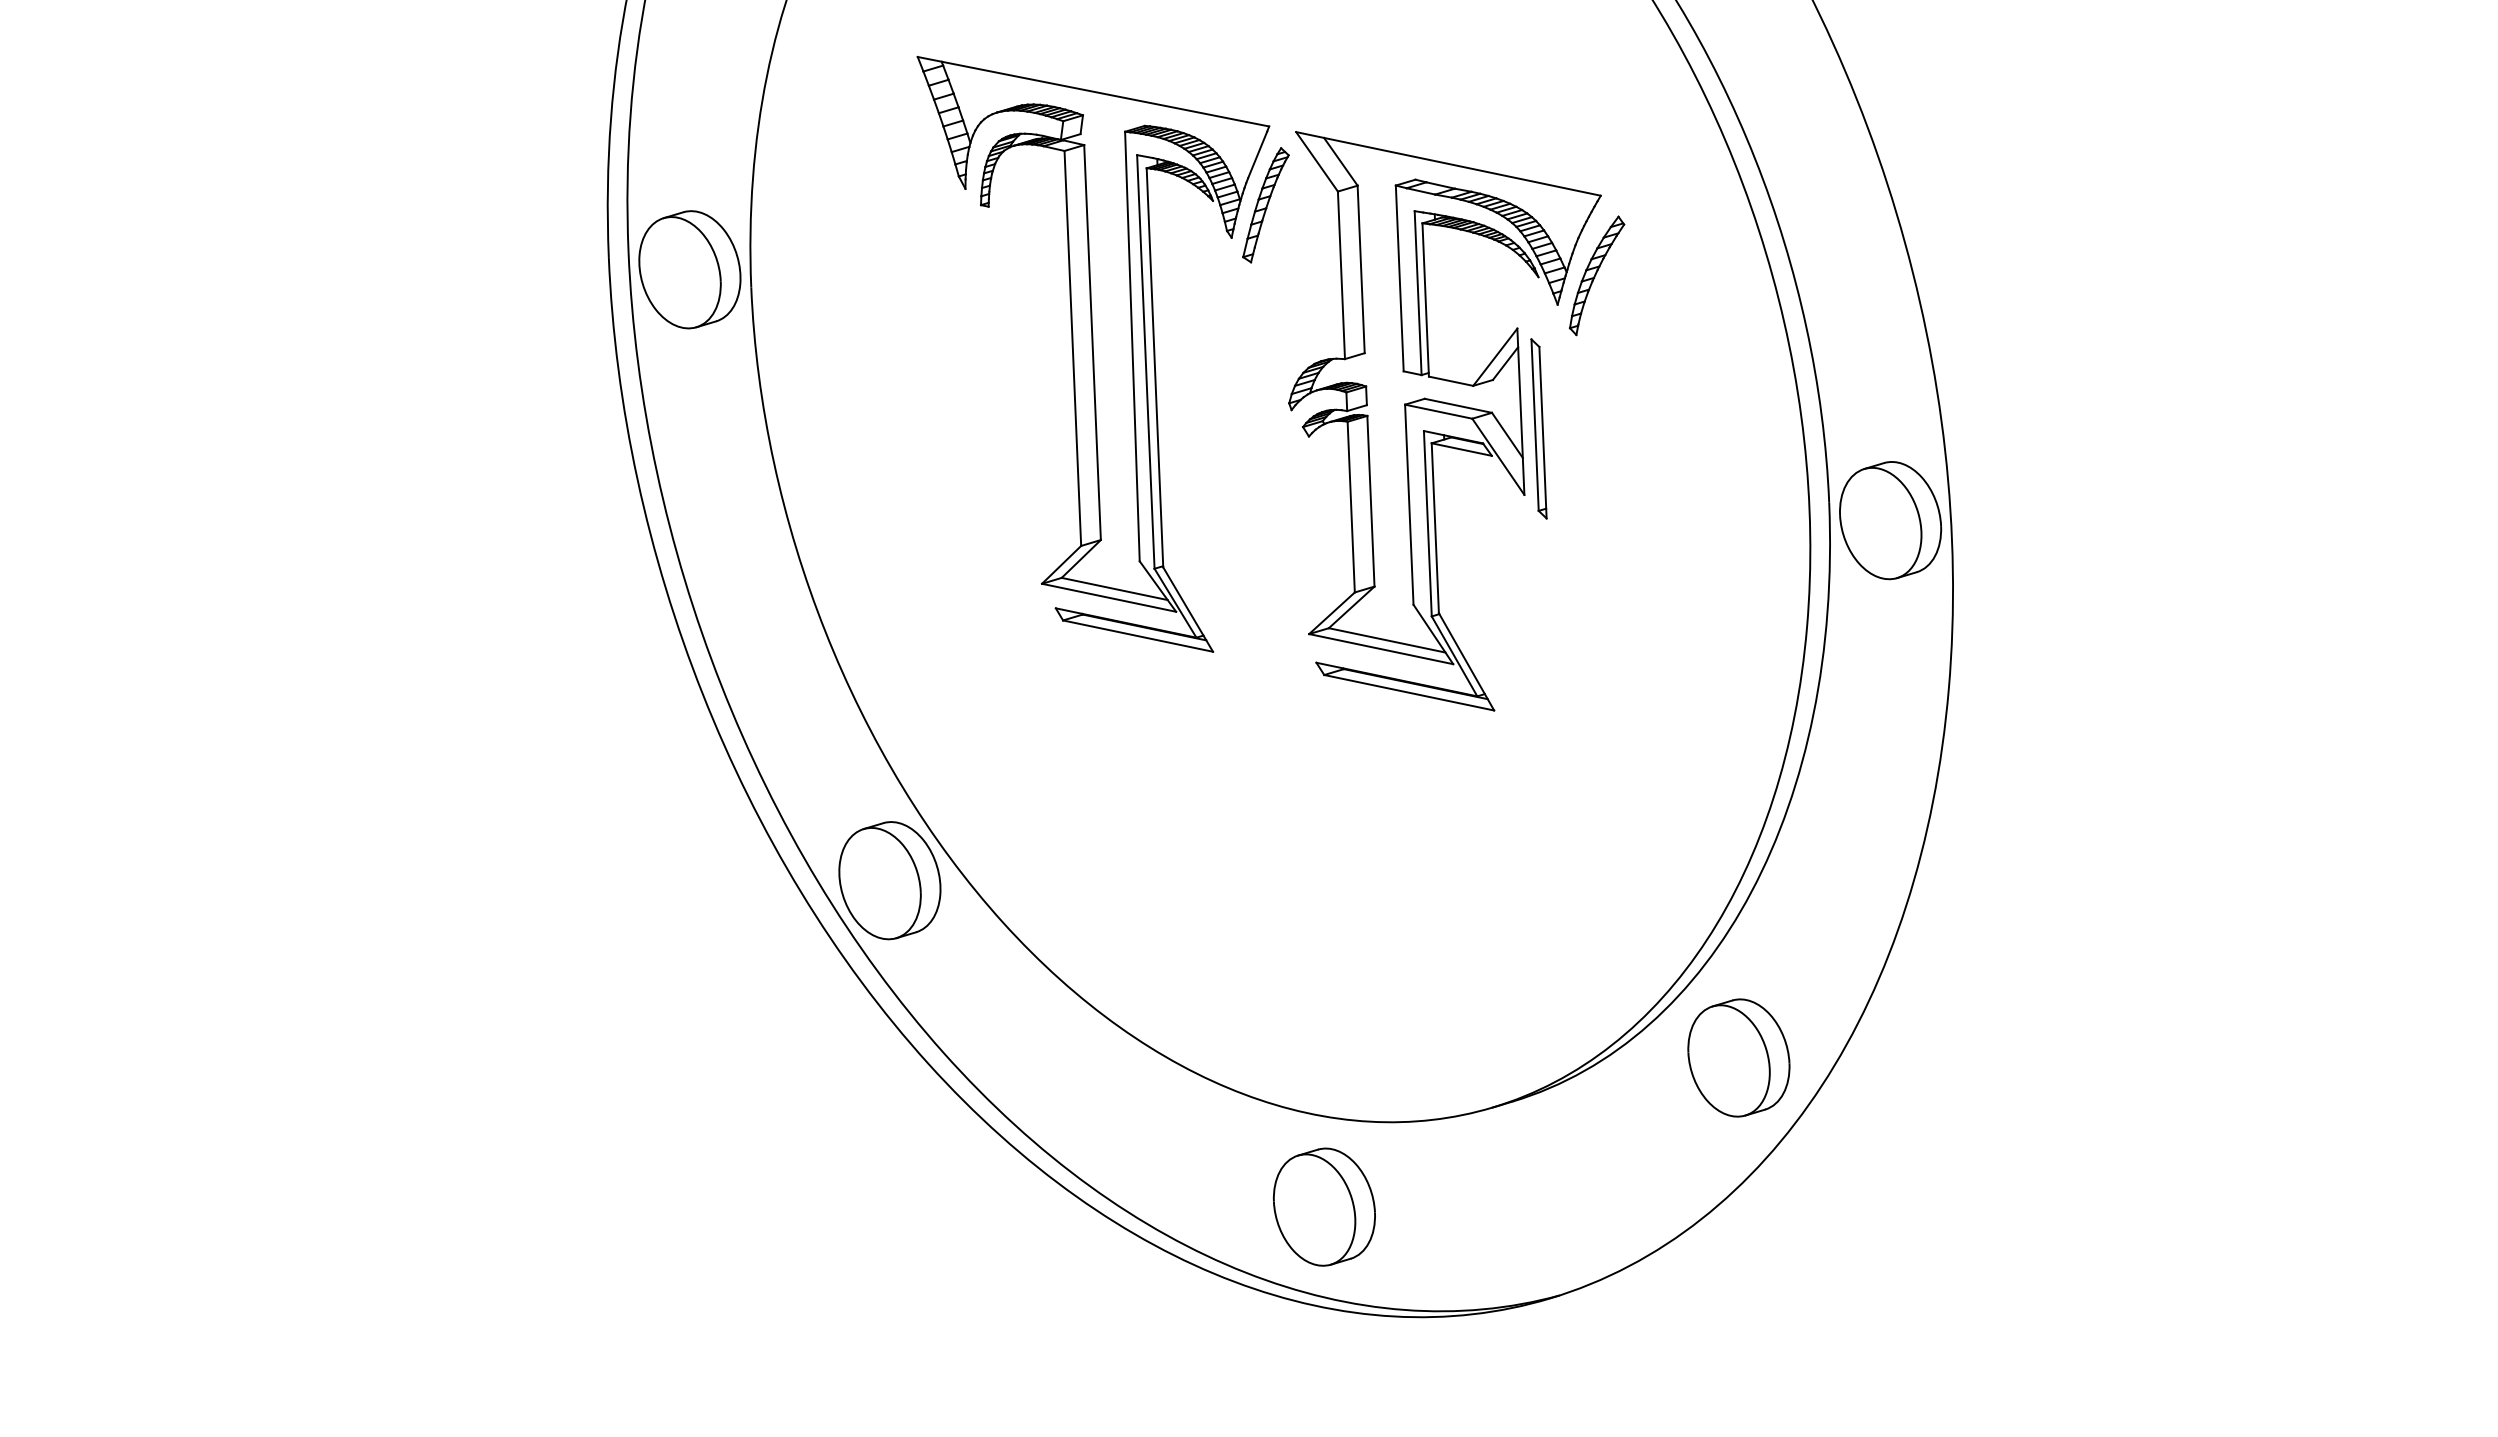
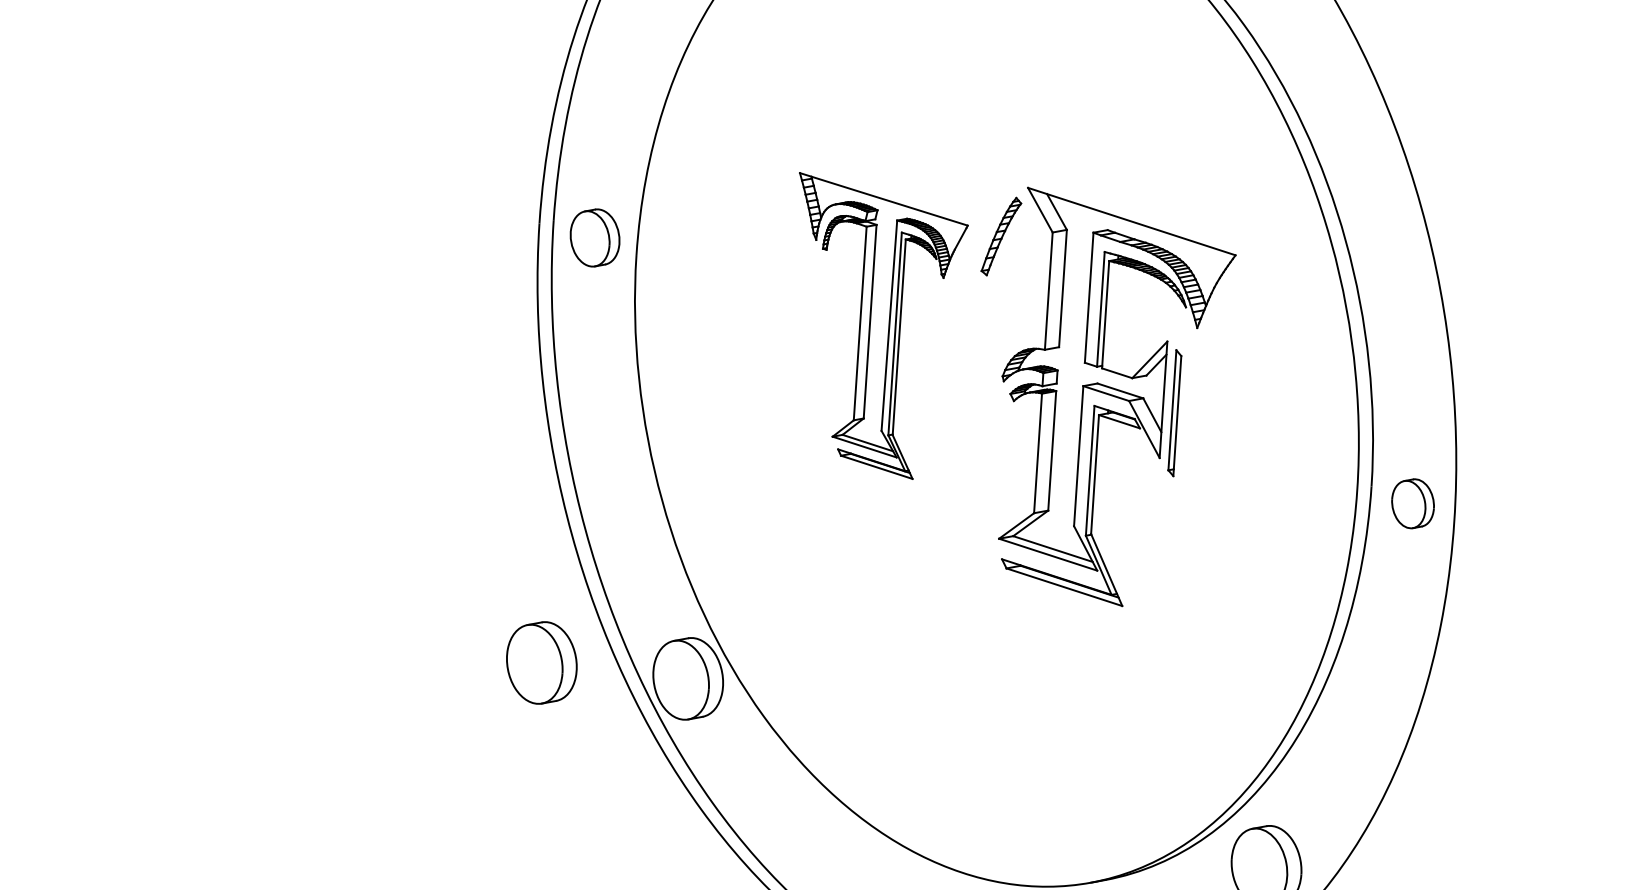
part: (689, 269) -> (594, 237), size x0.7
part: (1596, 275) -> (1226, 310), removed
part: (1093, 354) -> (869, 327), size x0.7
part: (1890, 520) -> (1412, 503), size x0.6
part: (679, 880) -> (541, 662), added

